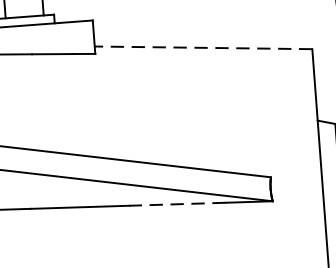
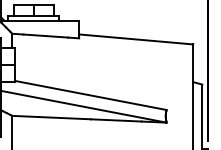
line: (202, 48) -> (135, 39), dashed -> solid
line: (175, 204) -> (115, 120), dashed -> solid

